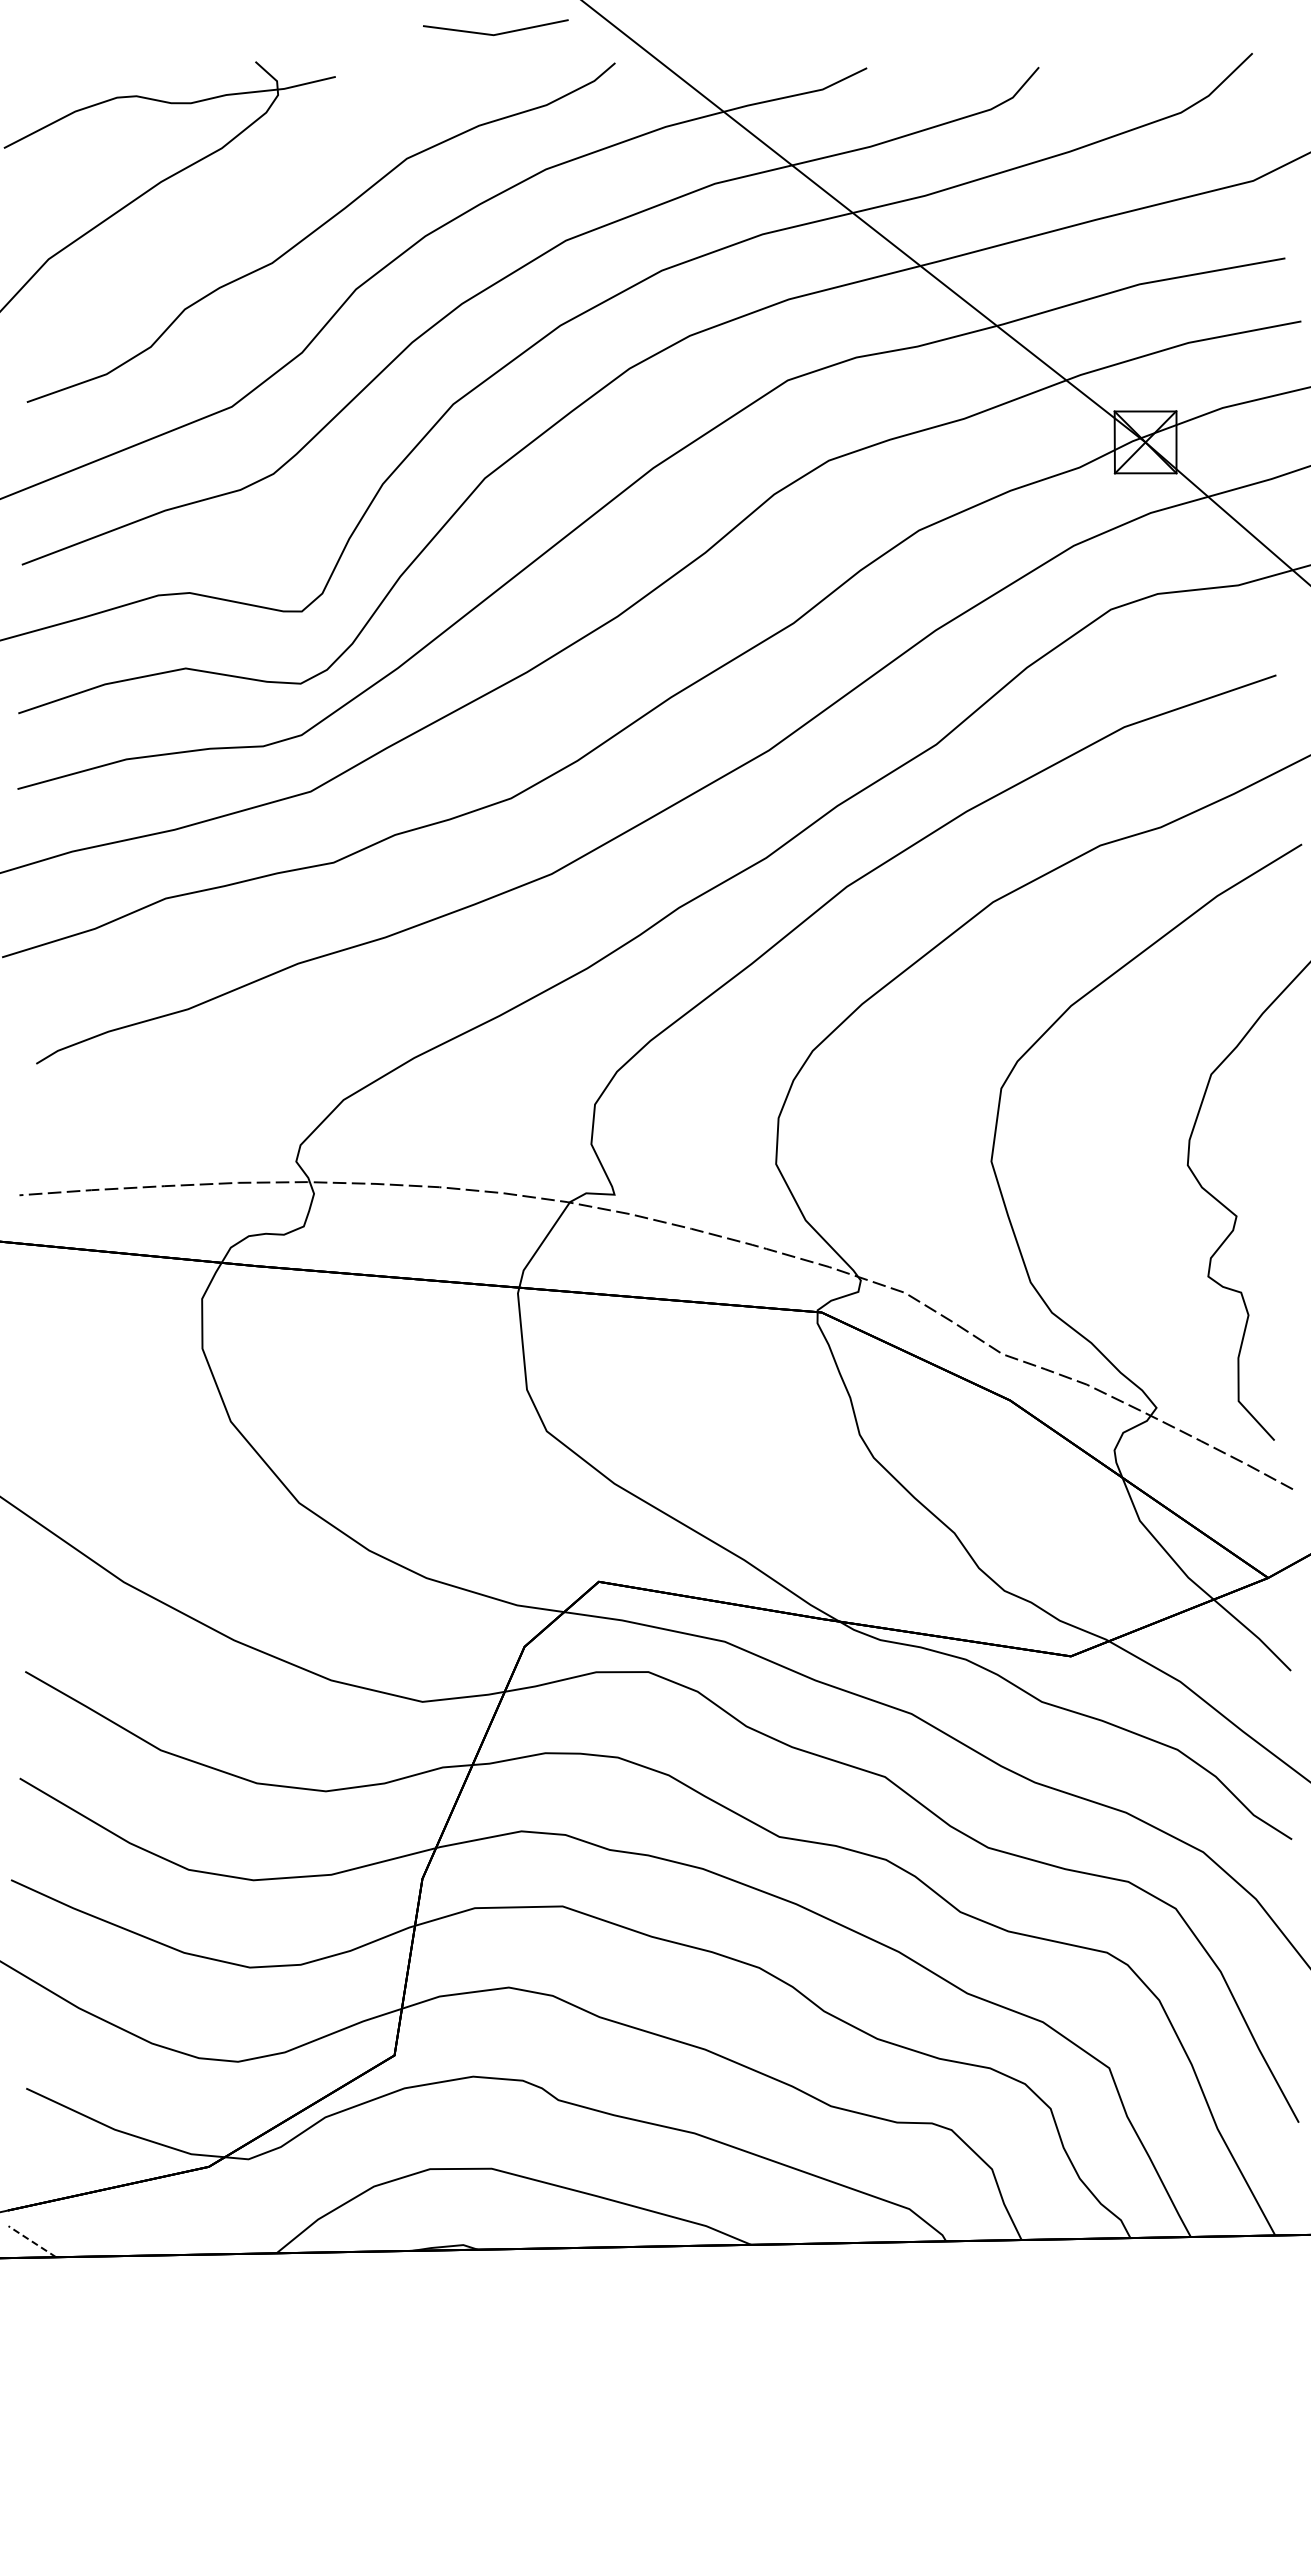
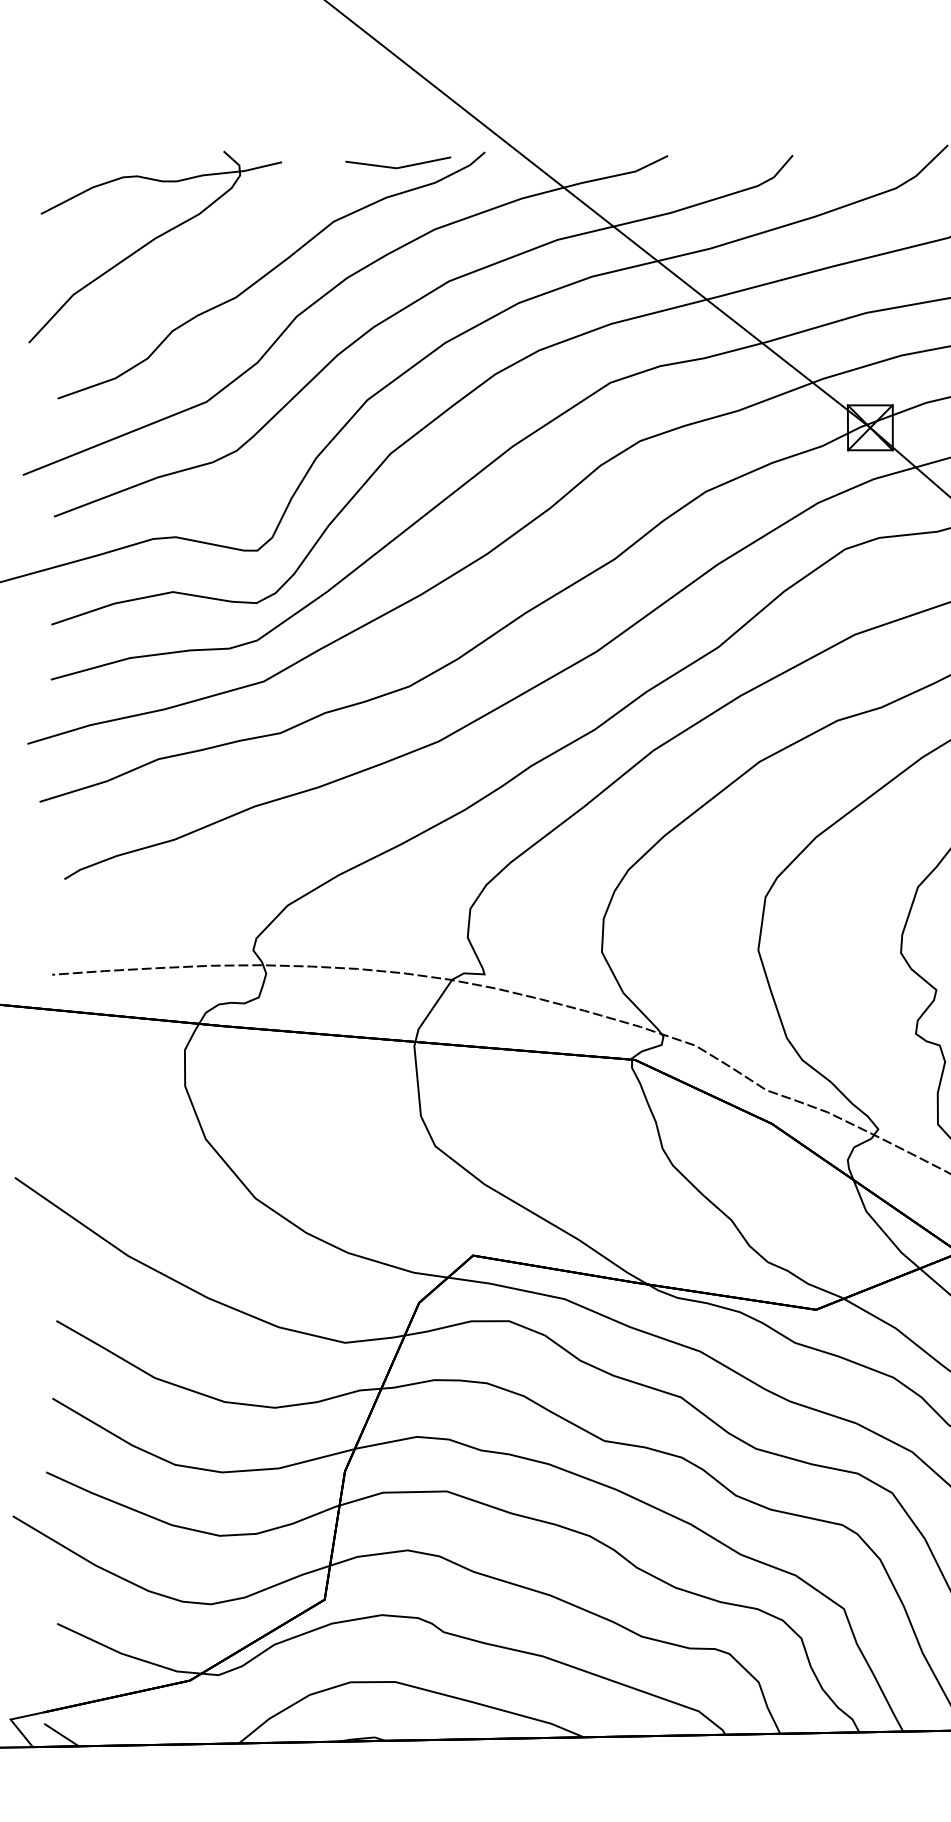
line: (495, 33) -> (398, 167), moved
line: (31, 2241) -> (60, 1734), dashed -> solid

